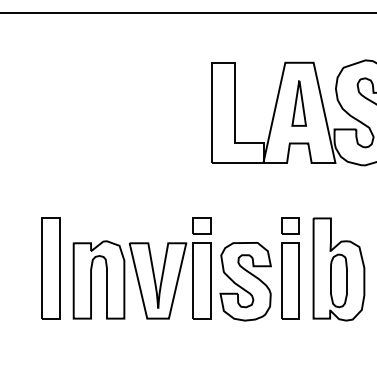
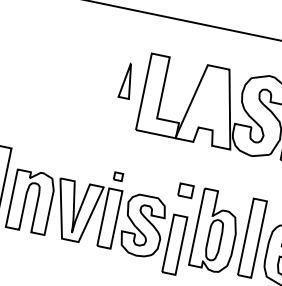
part: (298, 103) -> (126, 80), moved
part: (201, 225) -> (118, 176), size x0.6
part: (290, 280) -> (174, 244), moved

